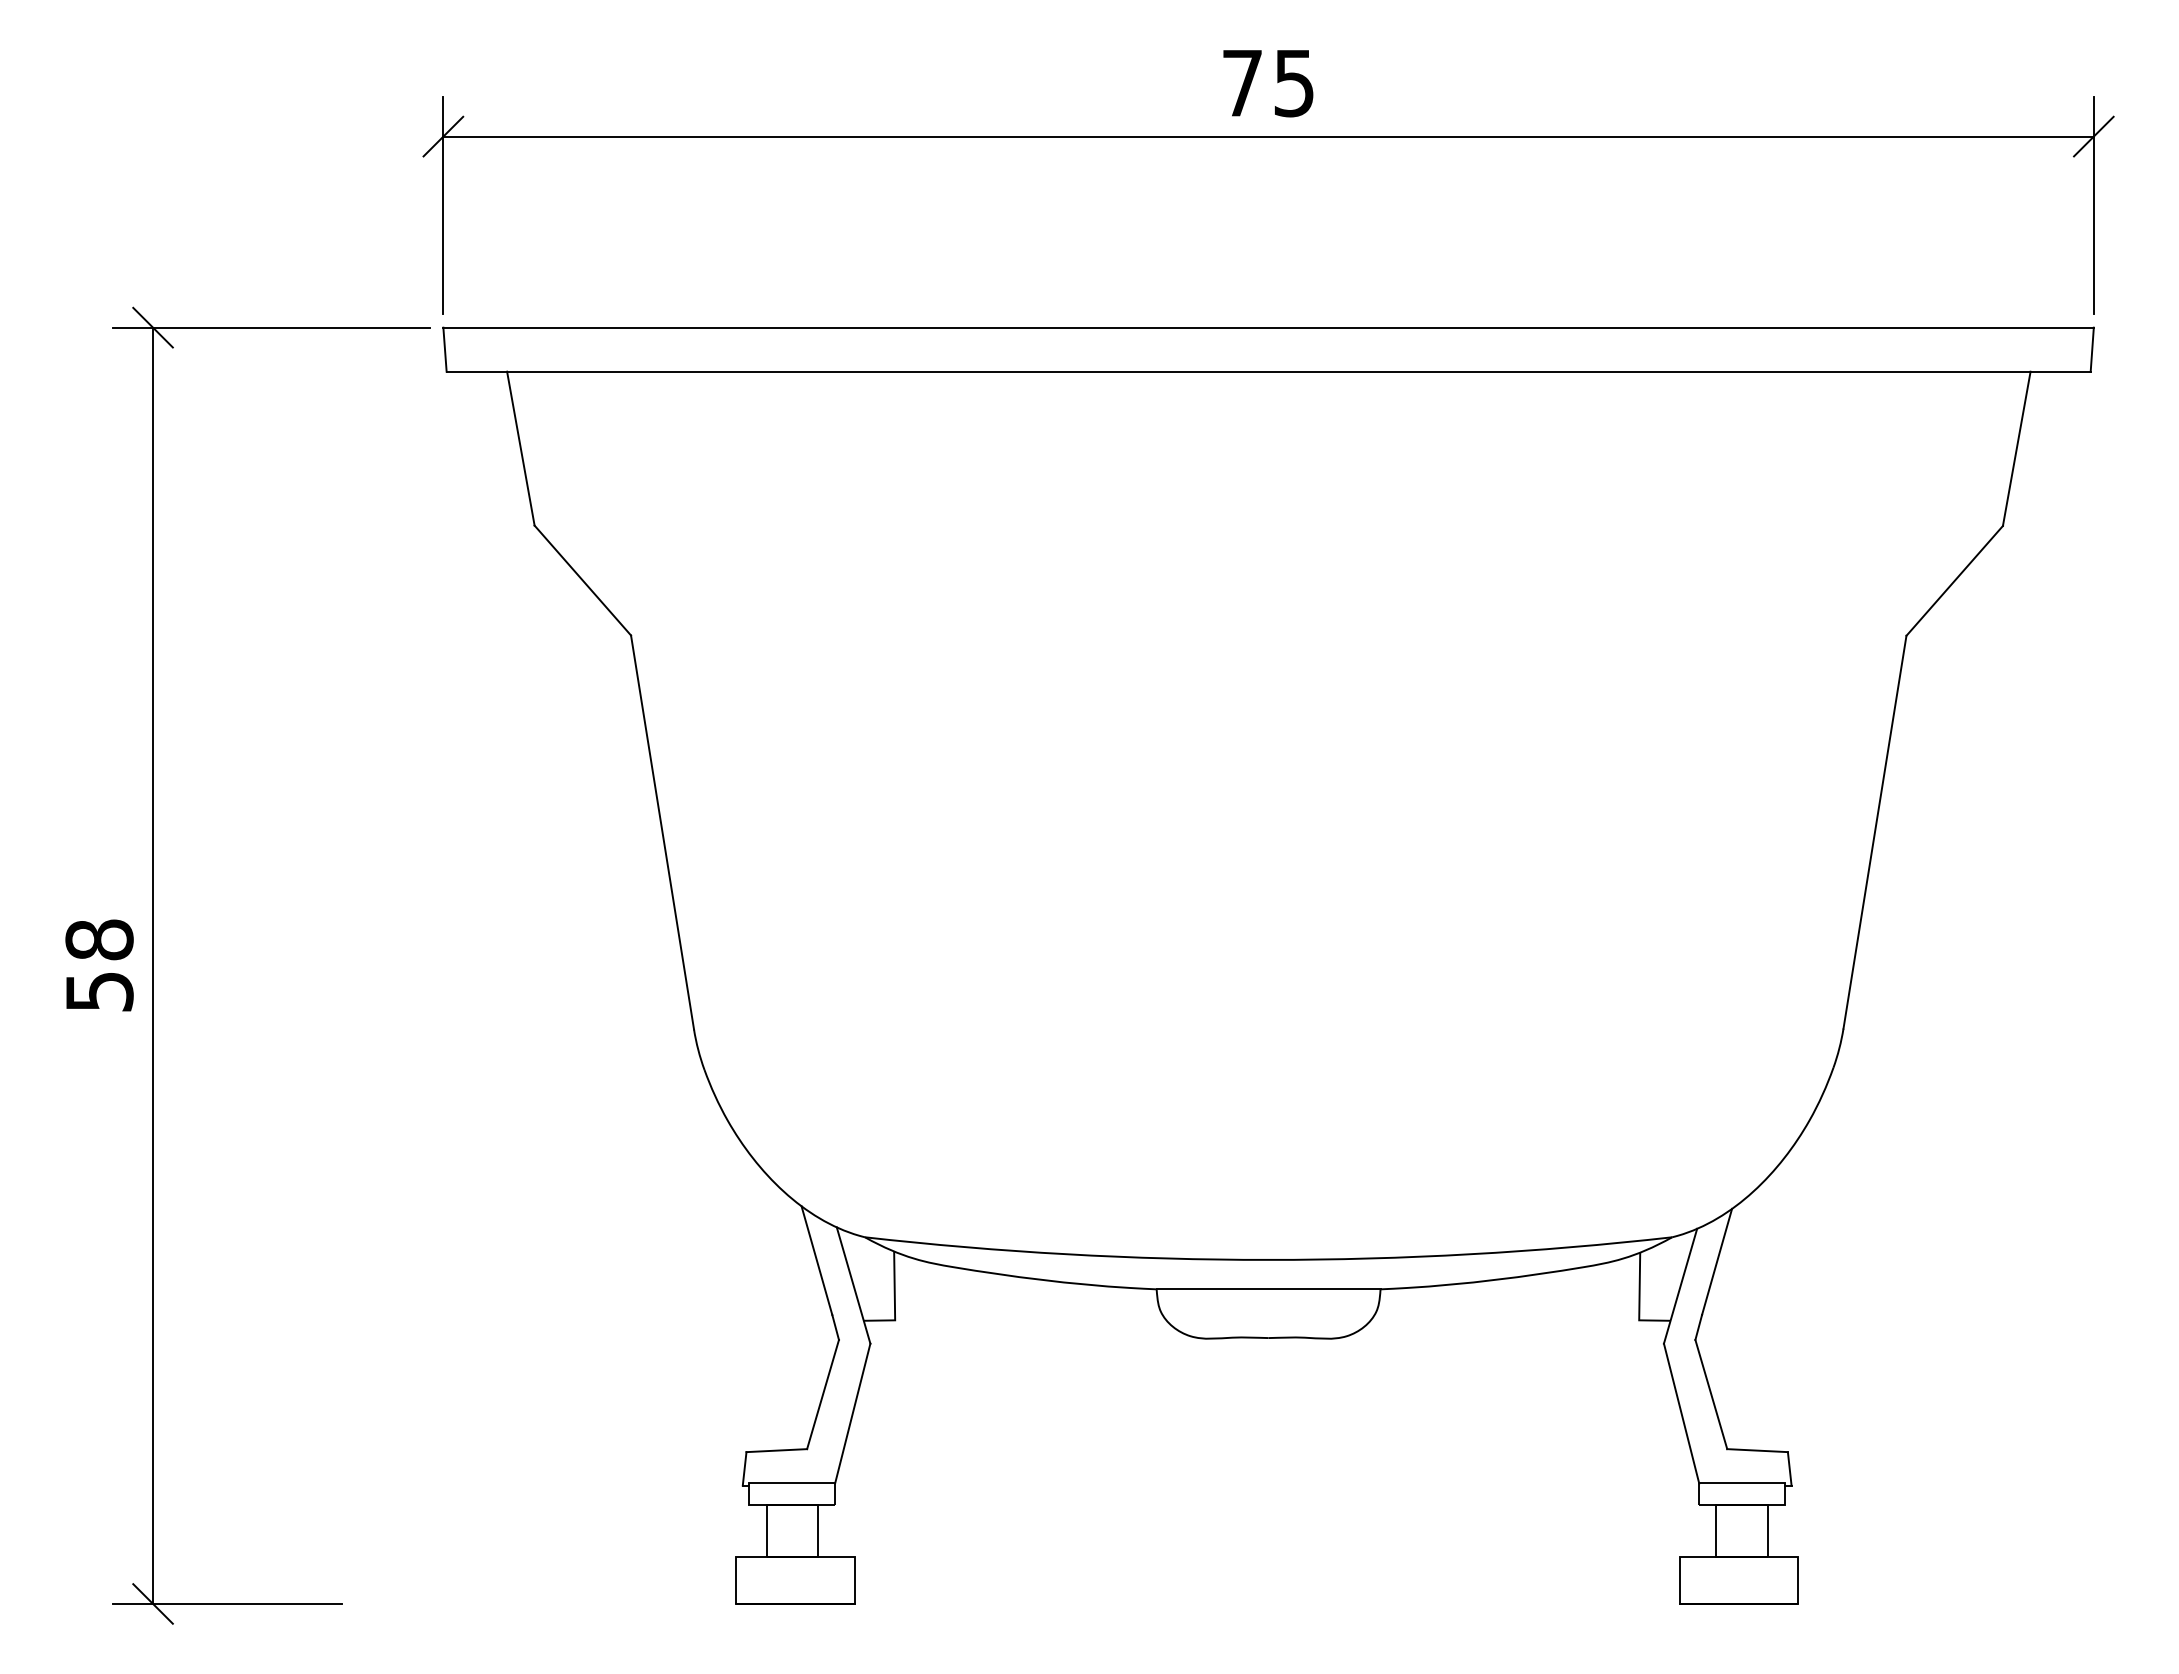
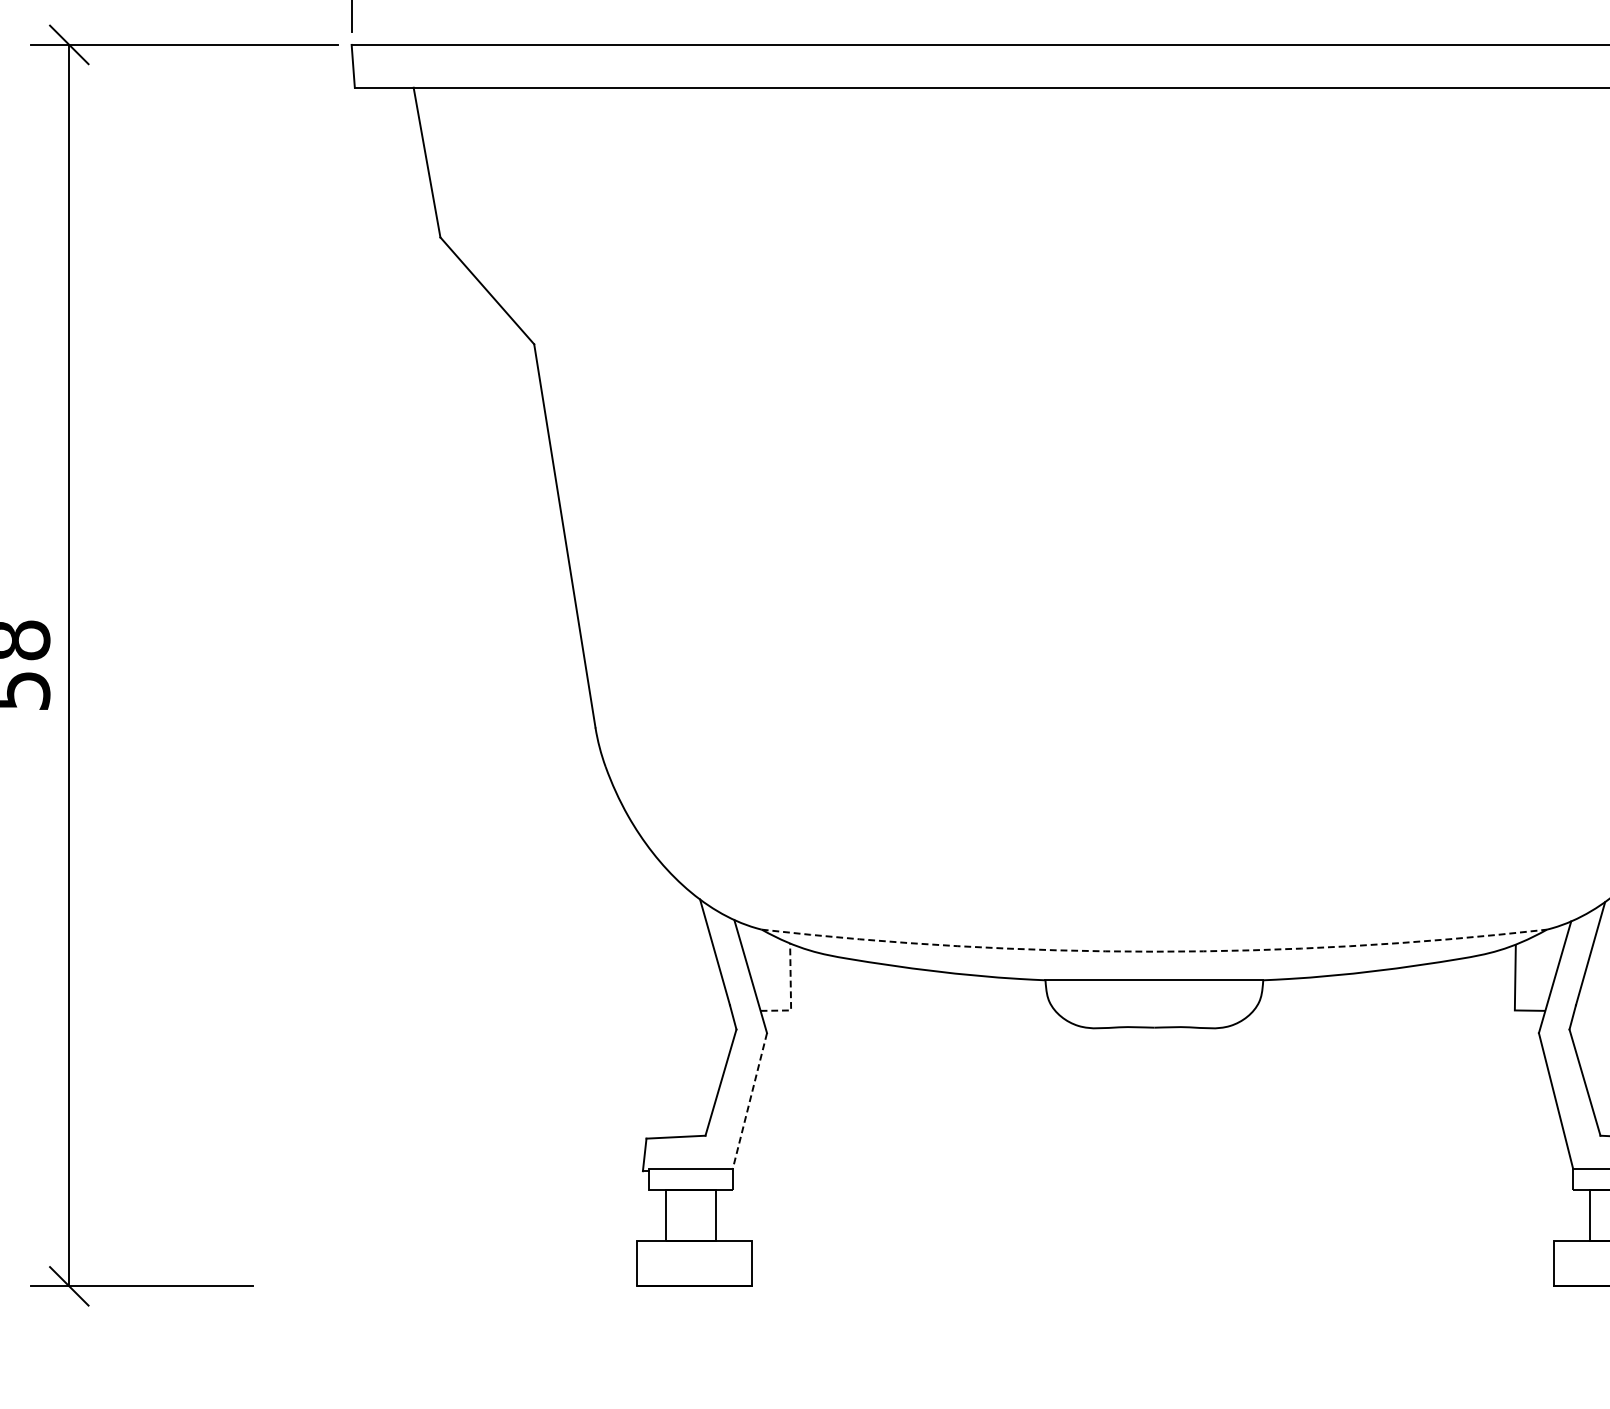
arc: (1268, 1259) -> (1154, 951), solid -> dashed
line: (894, 1302) -> (790, 993), solid -> dashed
line: (852, 1414) -> (749, 1102), solid -> dashed

